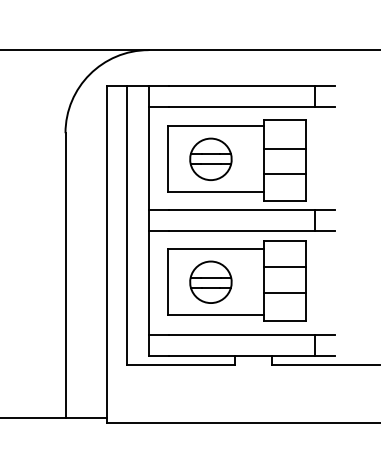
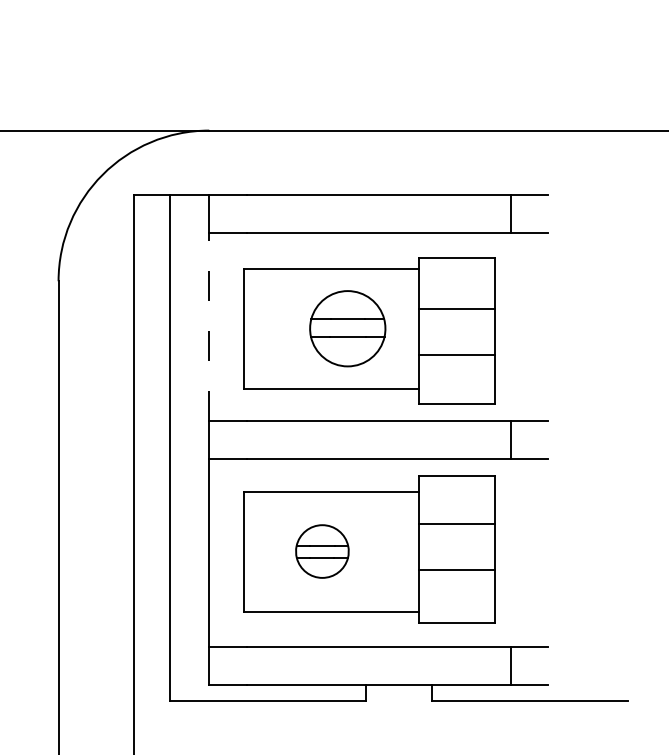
line: (148, 158) -> (209, 327), solid -> dashed
part: (210, 158) -> (346, 327), moved
part: (210, 281) -> (321, 550), size x0.7

